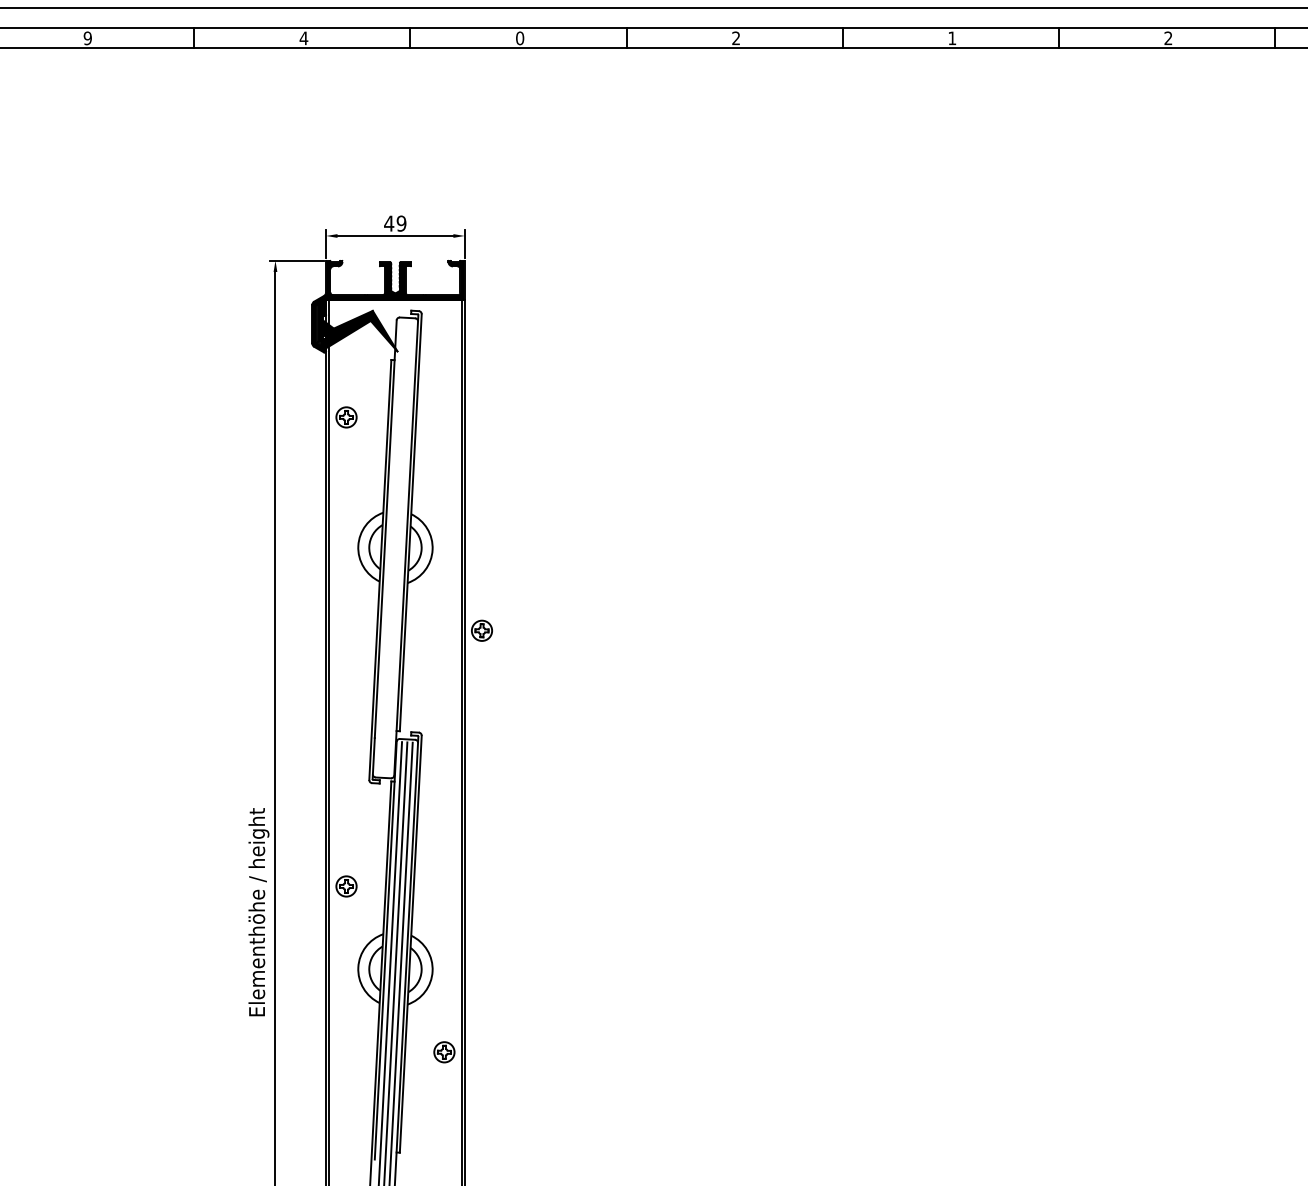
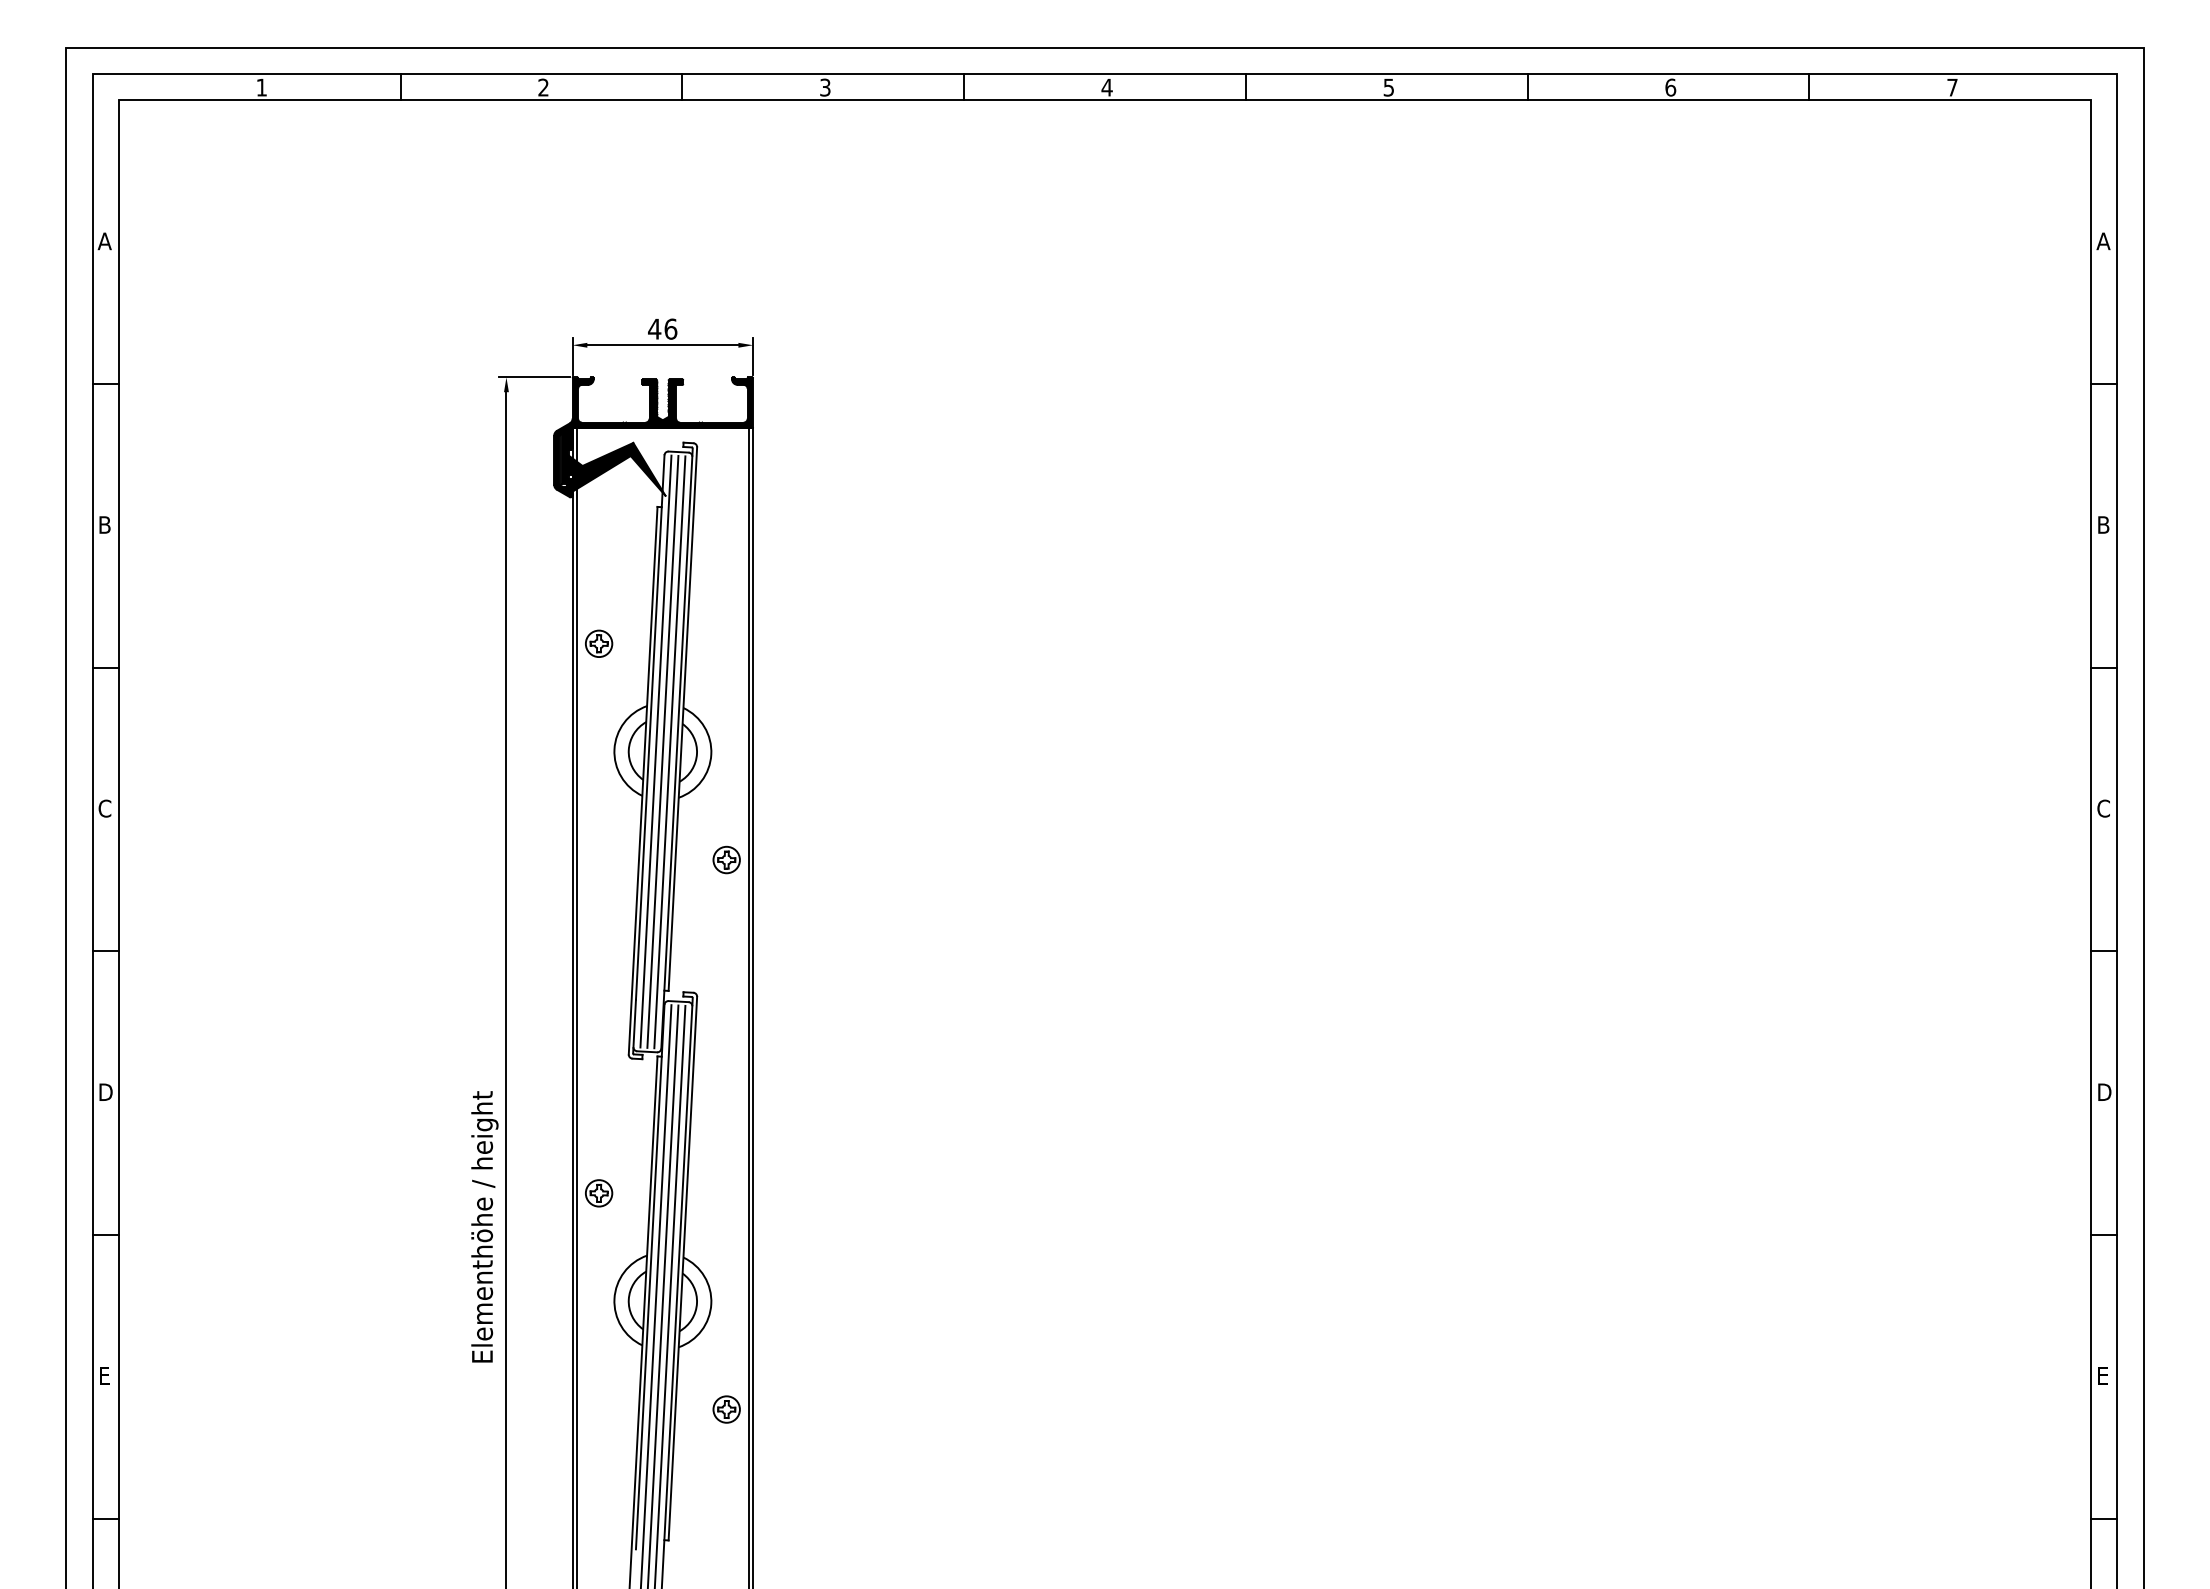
text: (87, 38) -> (261, 87), 9 -> 1
text: (303, 38) -> (543, 87), 4 -> 2
text: (520, 38) -> (825, 87), 0 -> 3
text: (735, 38) -> (1106, 87), 2 -> 4
text: (952, 38) -> (1388, 87), 1 -> 5
text: (1168, 38) -> (1670, 87), 2 -> 6
text: (401, 223) -> (670, 328), 49 -> 46
part: (346, 417) -> (599, 643), moved
line: (389, 547) -> (655, 751), added
line: (395, 547) -> (662, 751), added
line: (400, 548) -> (669, 752), added
part: (481, 630) -> (726, 859), moved

